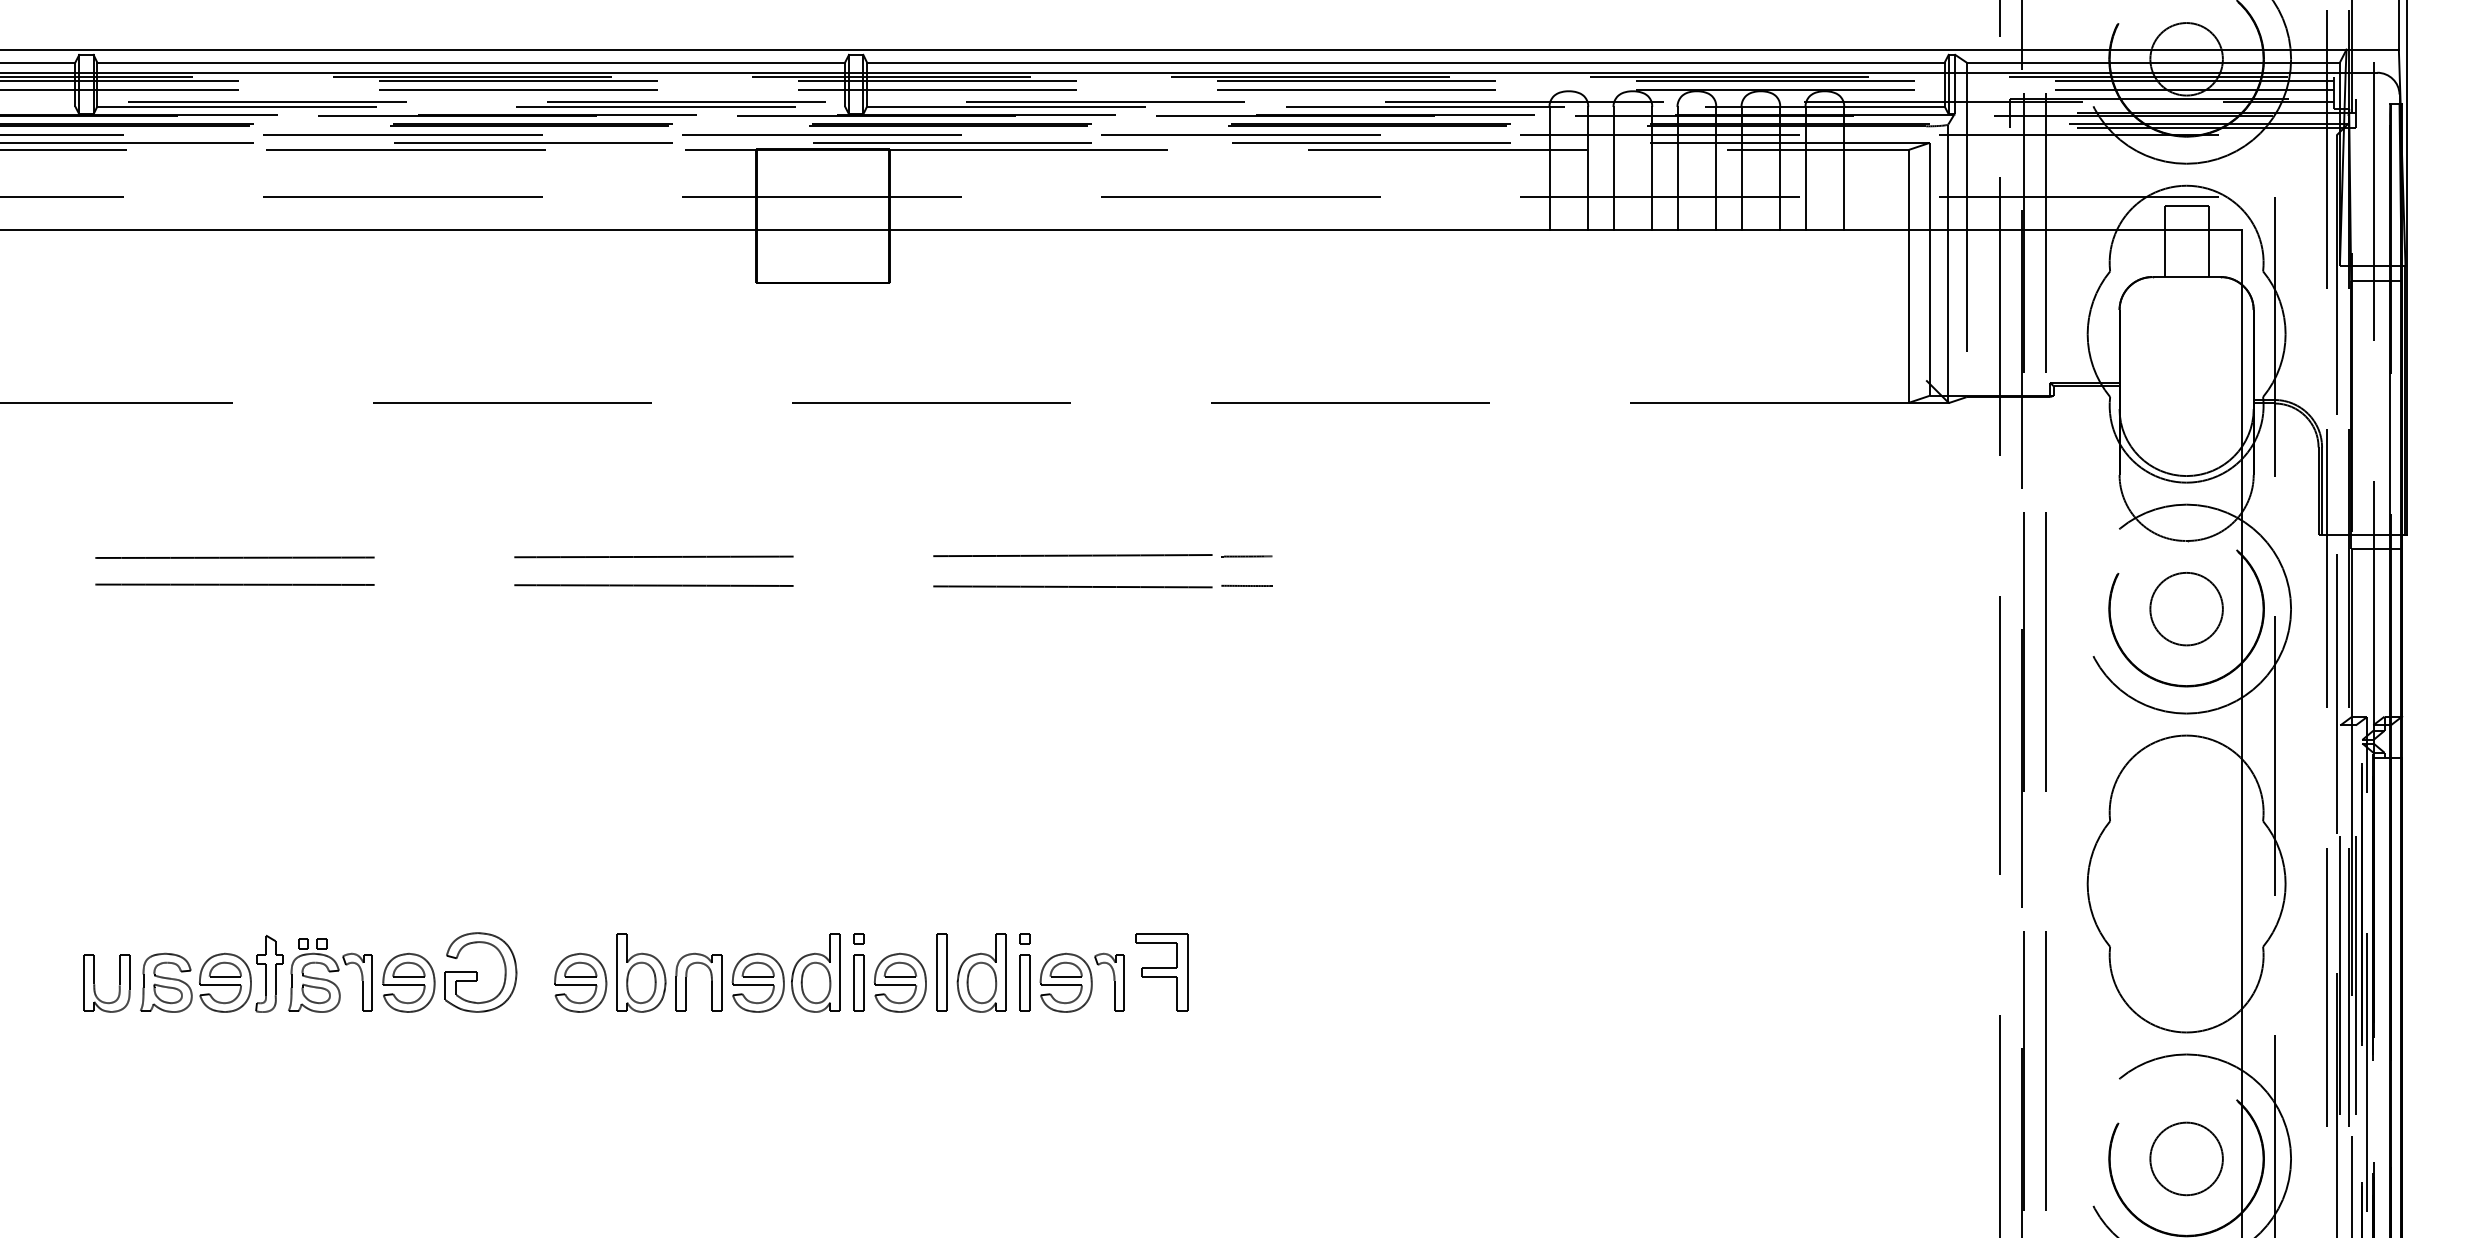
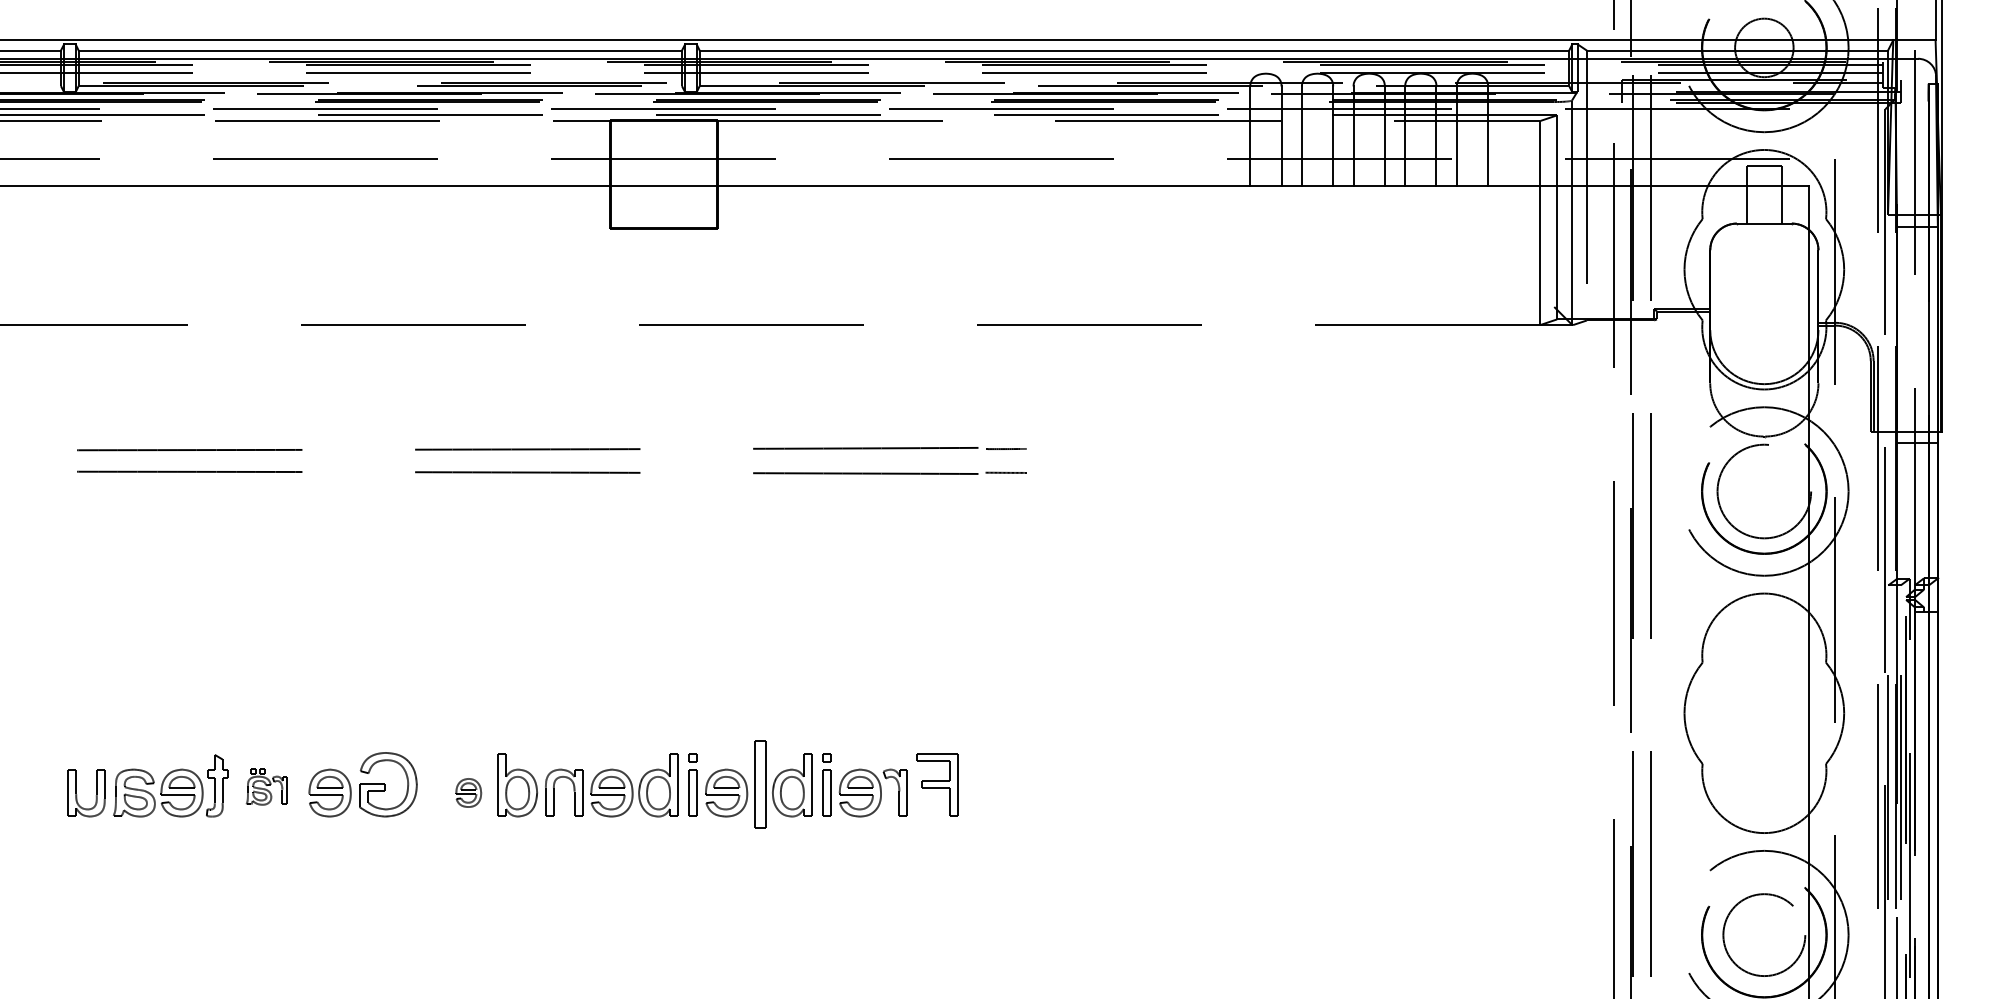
circle: (2186, 608) -> (1764, 491), size x1.6
part: (941, 972) -> (759, 784), size x1.4
part: (330, 975) -> (266, 787), size x0.6
part: (580, 982) -> (468, 792), size x0.6
circle: (2186, 1158) -> (1764, 934), size x1.4

